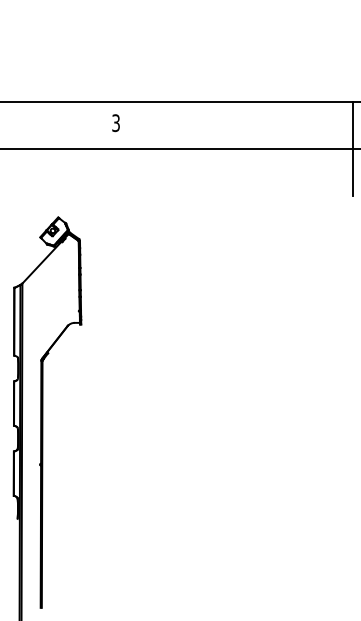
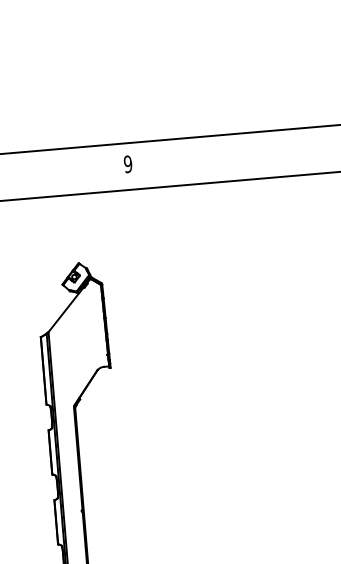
text: (115, 122) -> (127, 163), 3 -> 9

